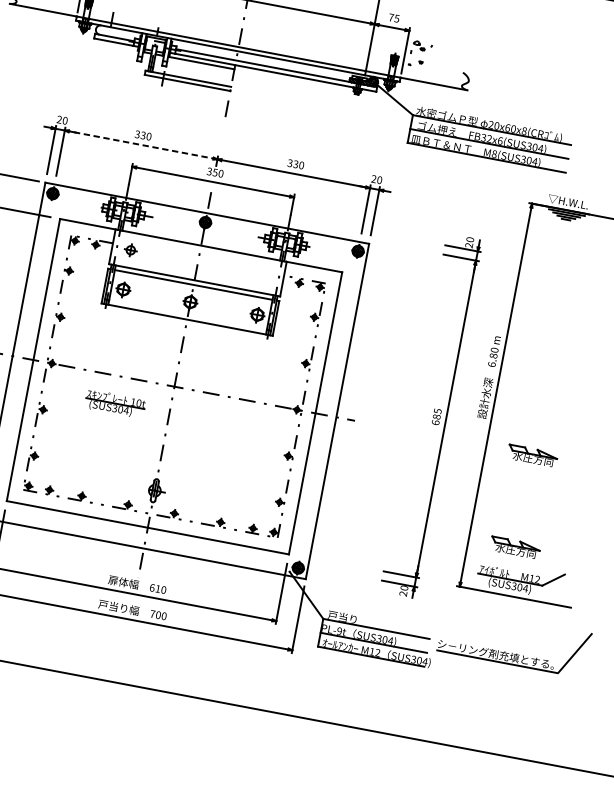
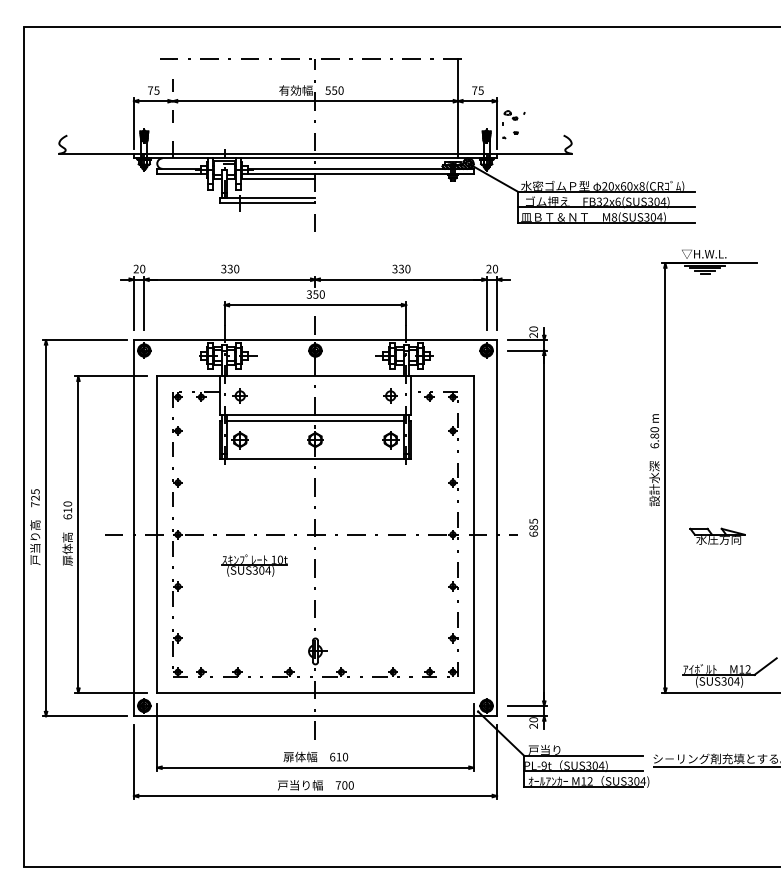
line: (140, 144) -> (229, 279), dashed -> solid
part: (264, 275) -> (390, 395), added
part: (431, 415) -> (527, 527), moved
part: (515, 546) -> (717, 638), removed

